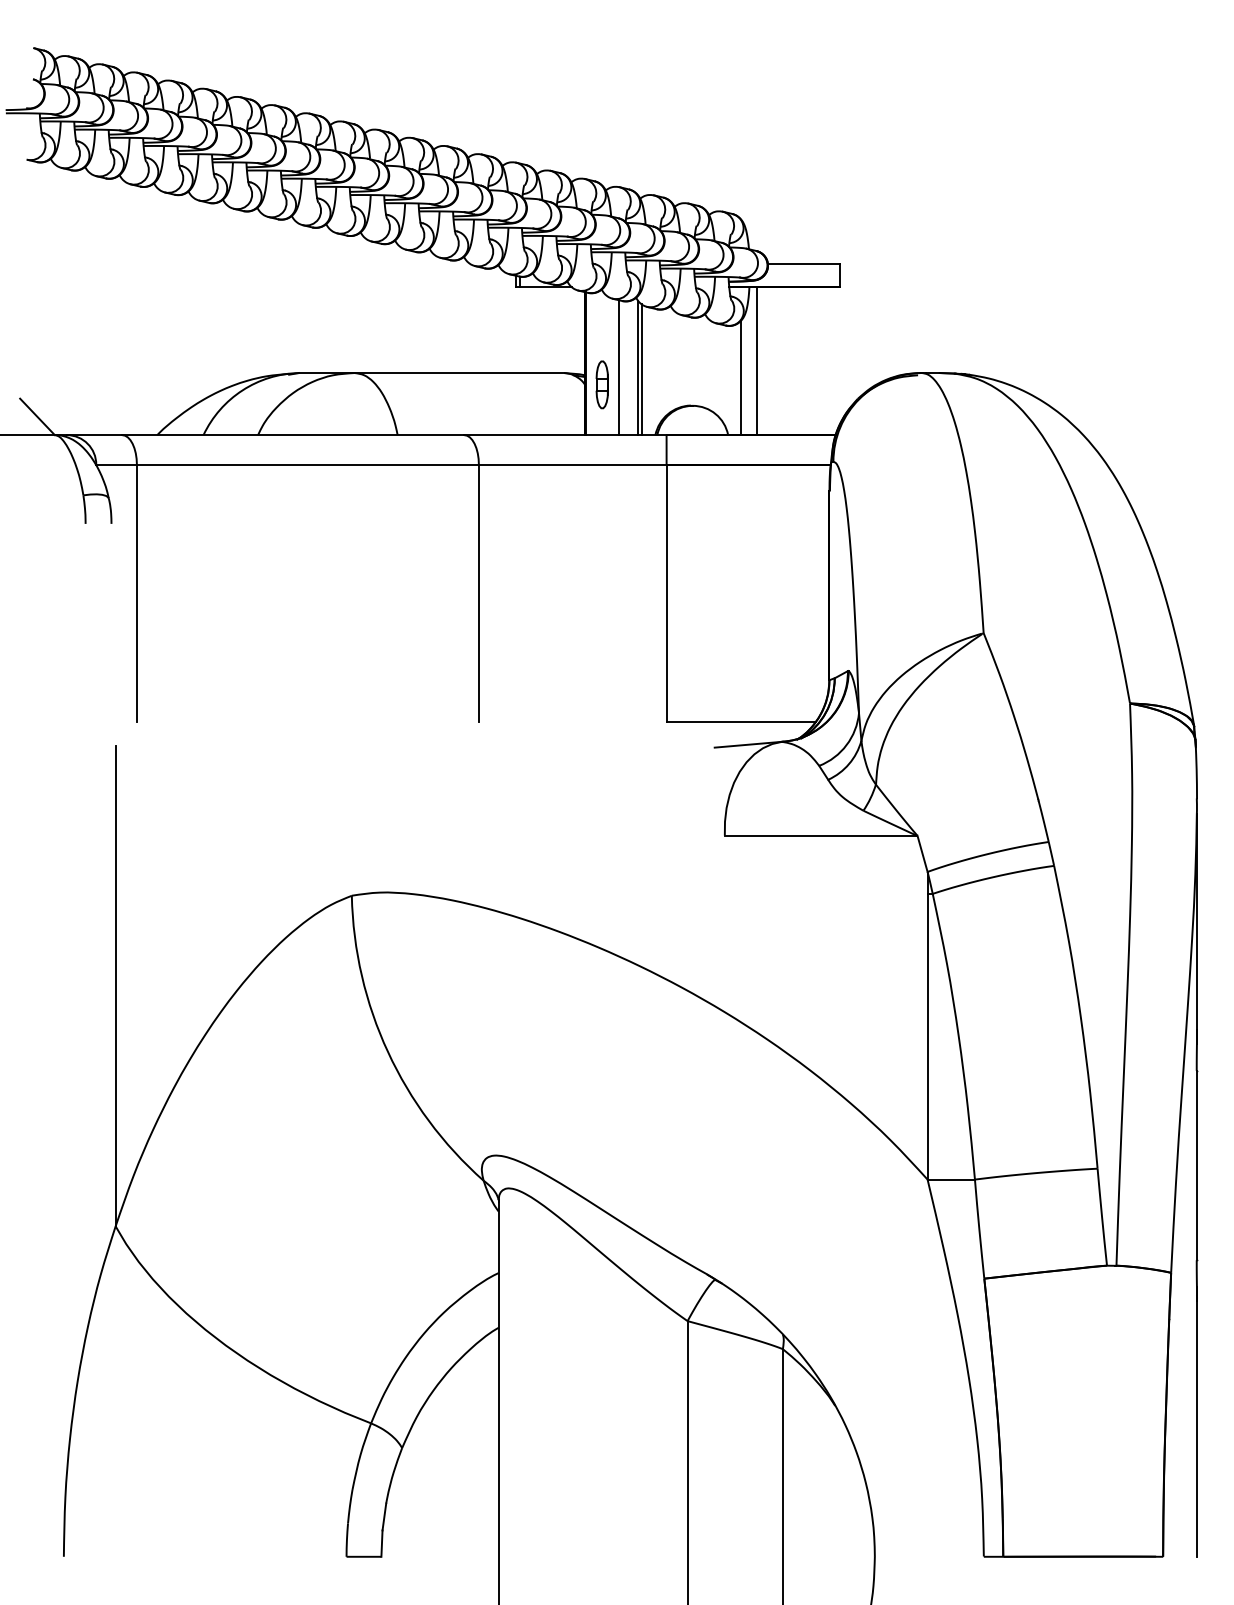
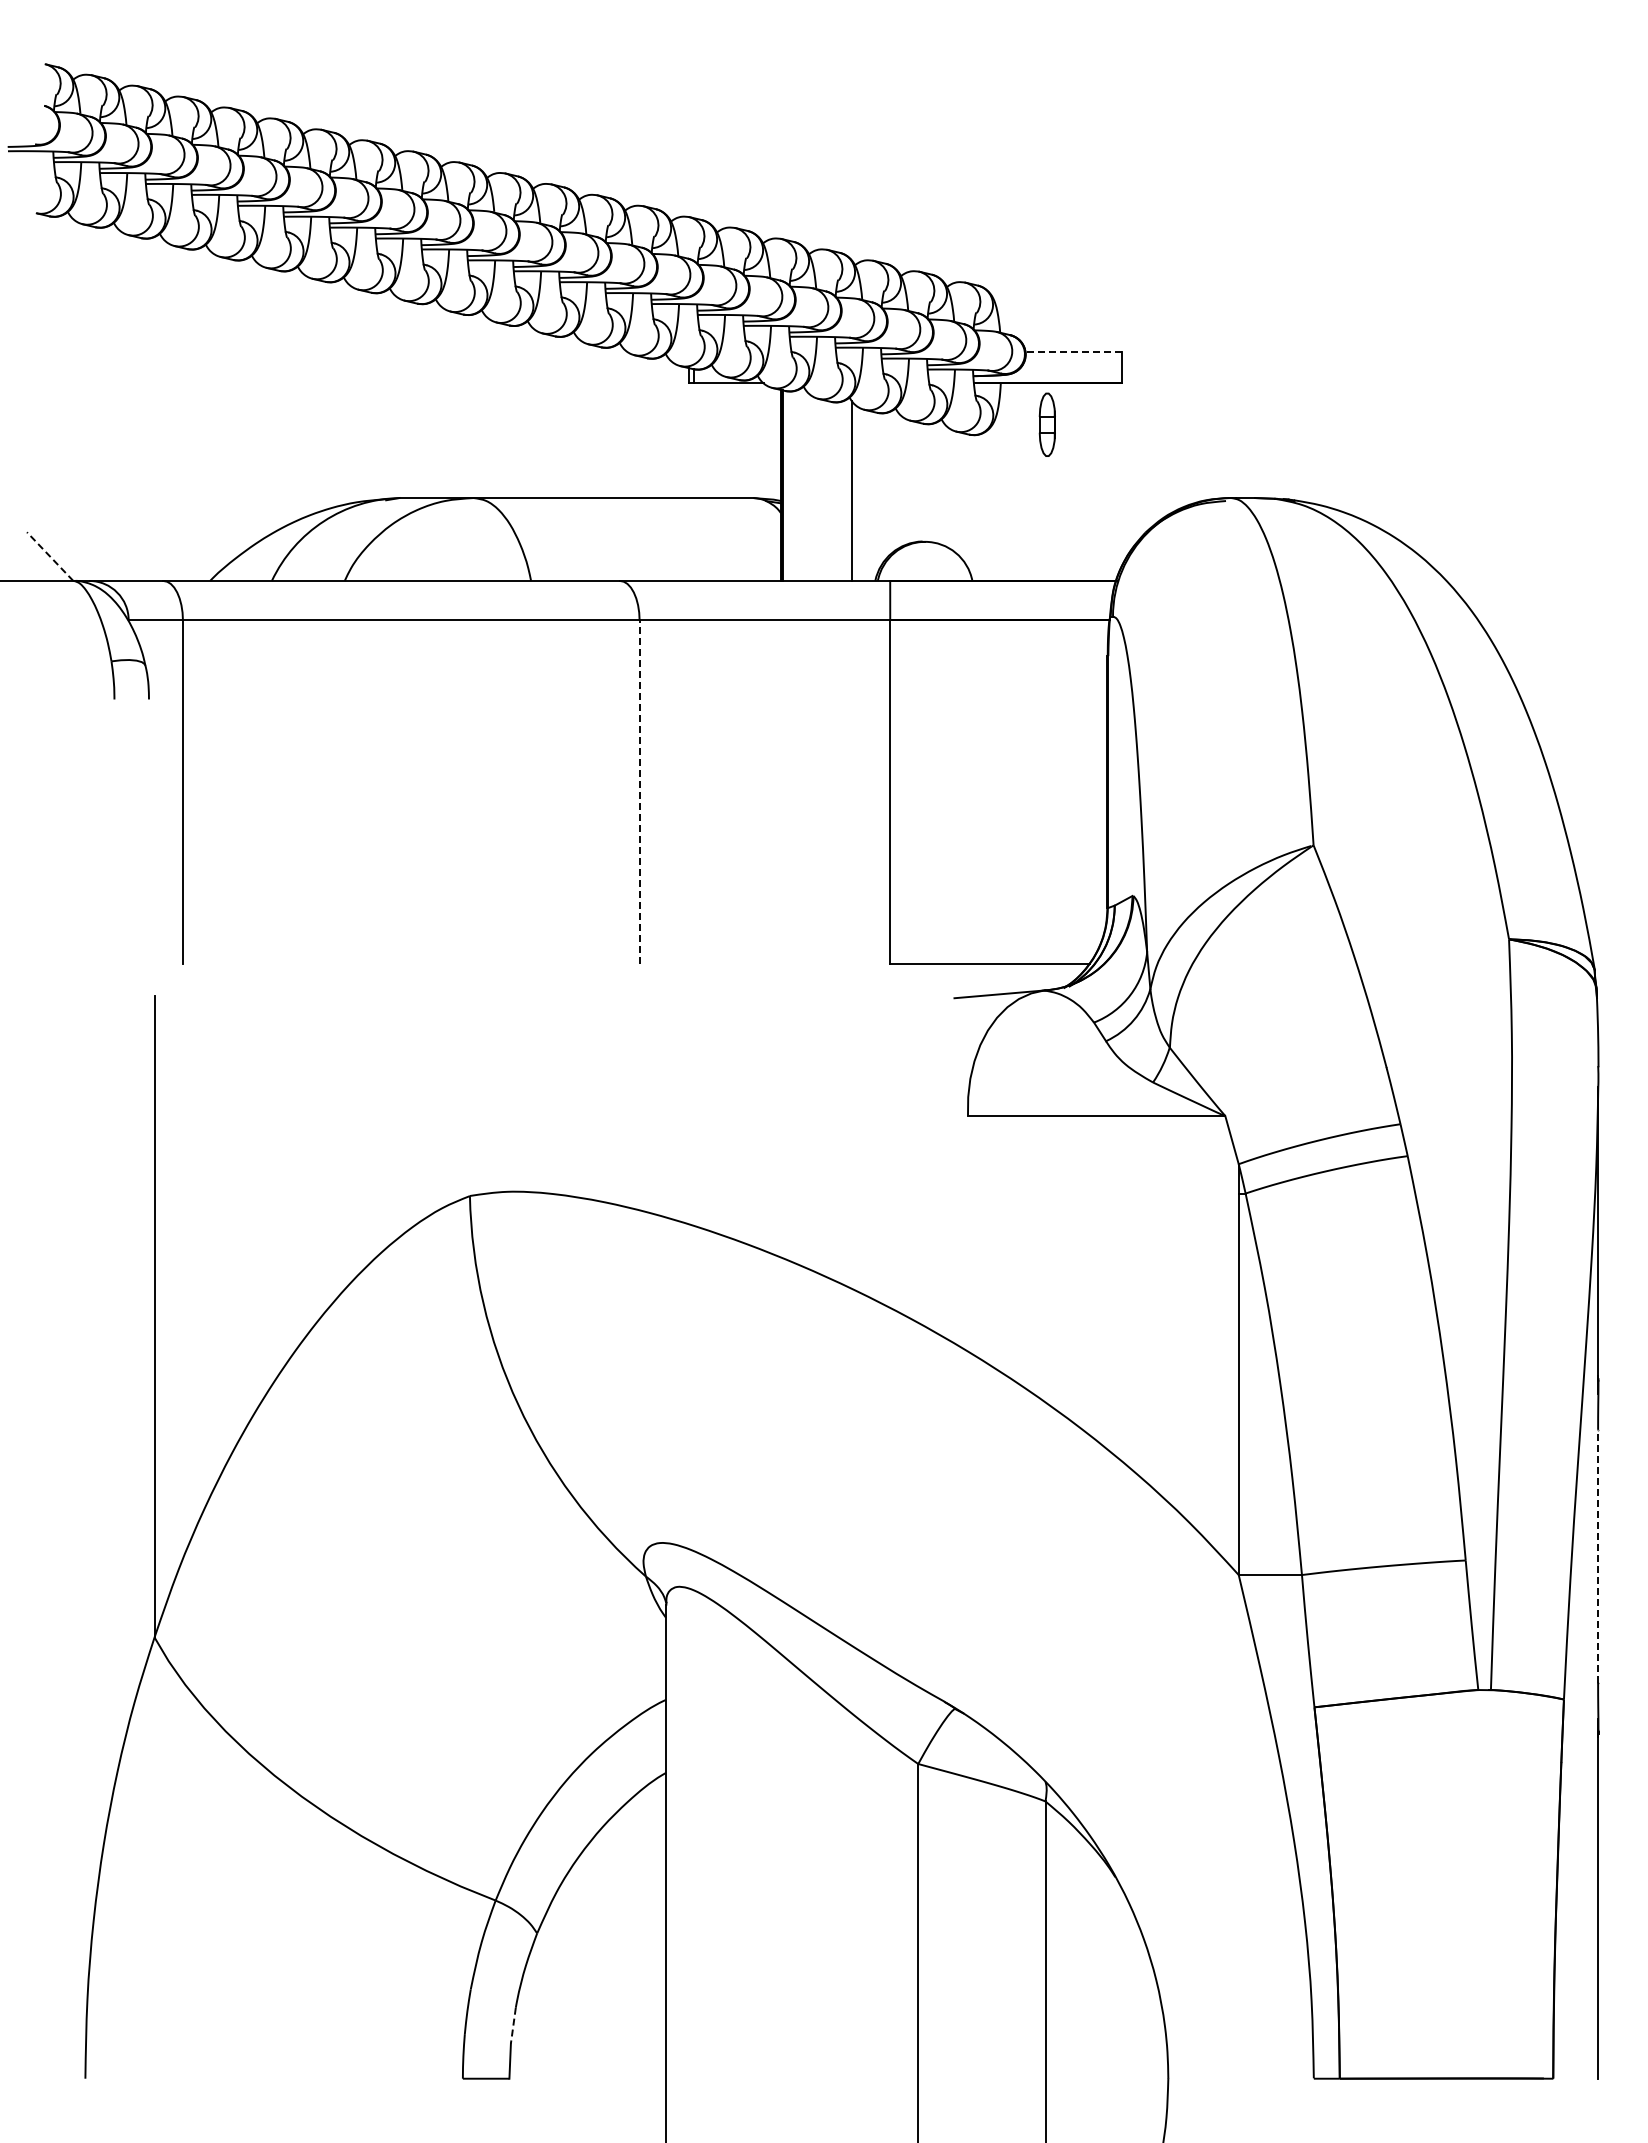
line: (803, 263) -> (1073, 351), solid -> dashed
line: (757, 360) -> (1011, 481), removed
line: (618, 367) -> (826, 490), removed
line: (642, 369) -> (857, 493), removed
line: (740, 377) -> (989, 503), removed
part: (601, 384) -> (1046, 424), moved
line: (37, 416) -> (50, 556), solid -> dashed
line: (478, 593) -> (639, 792), solid -> dashed
line: (1197, 1164) -> (1598, 1555), solid -> dashed
line: (384, 1517) -> (513, 2026), solid -> dashed

